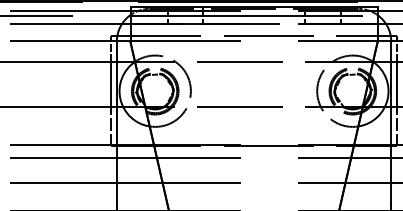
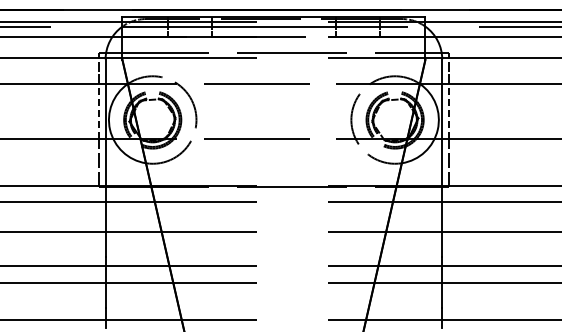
line: (111, 84) -> (98, 111), solid -> dashed
line: (396, 84) -> (448, 111), solid -> dashed

